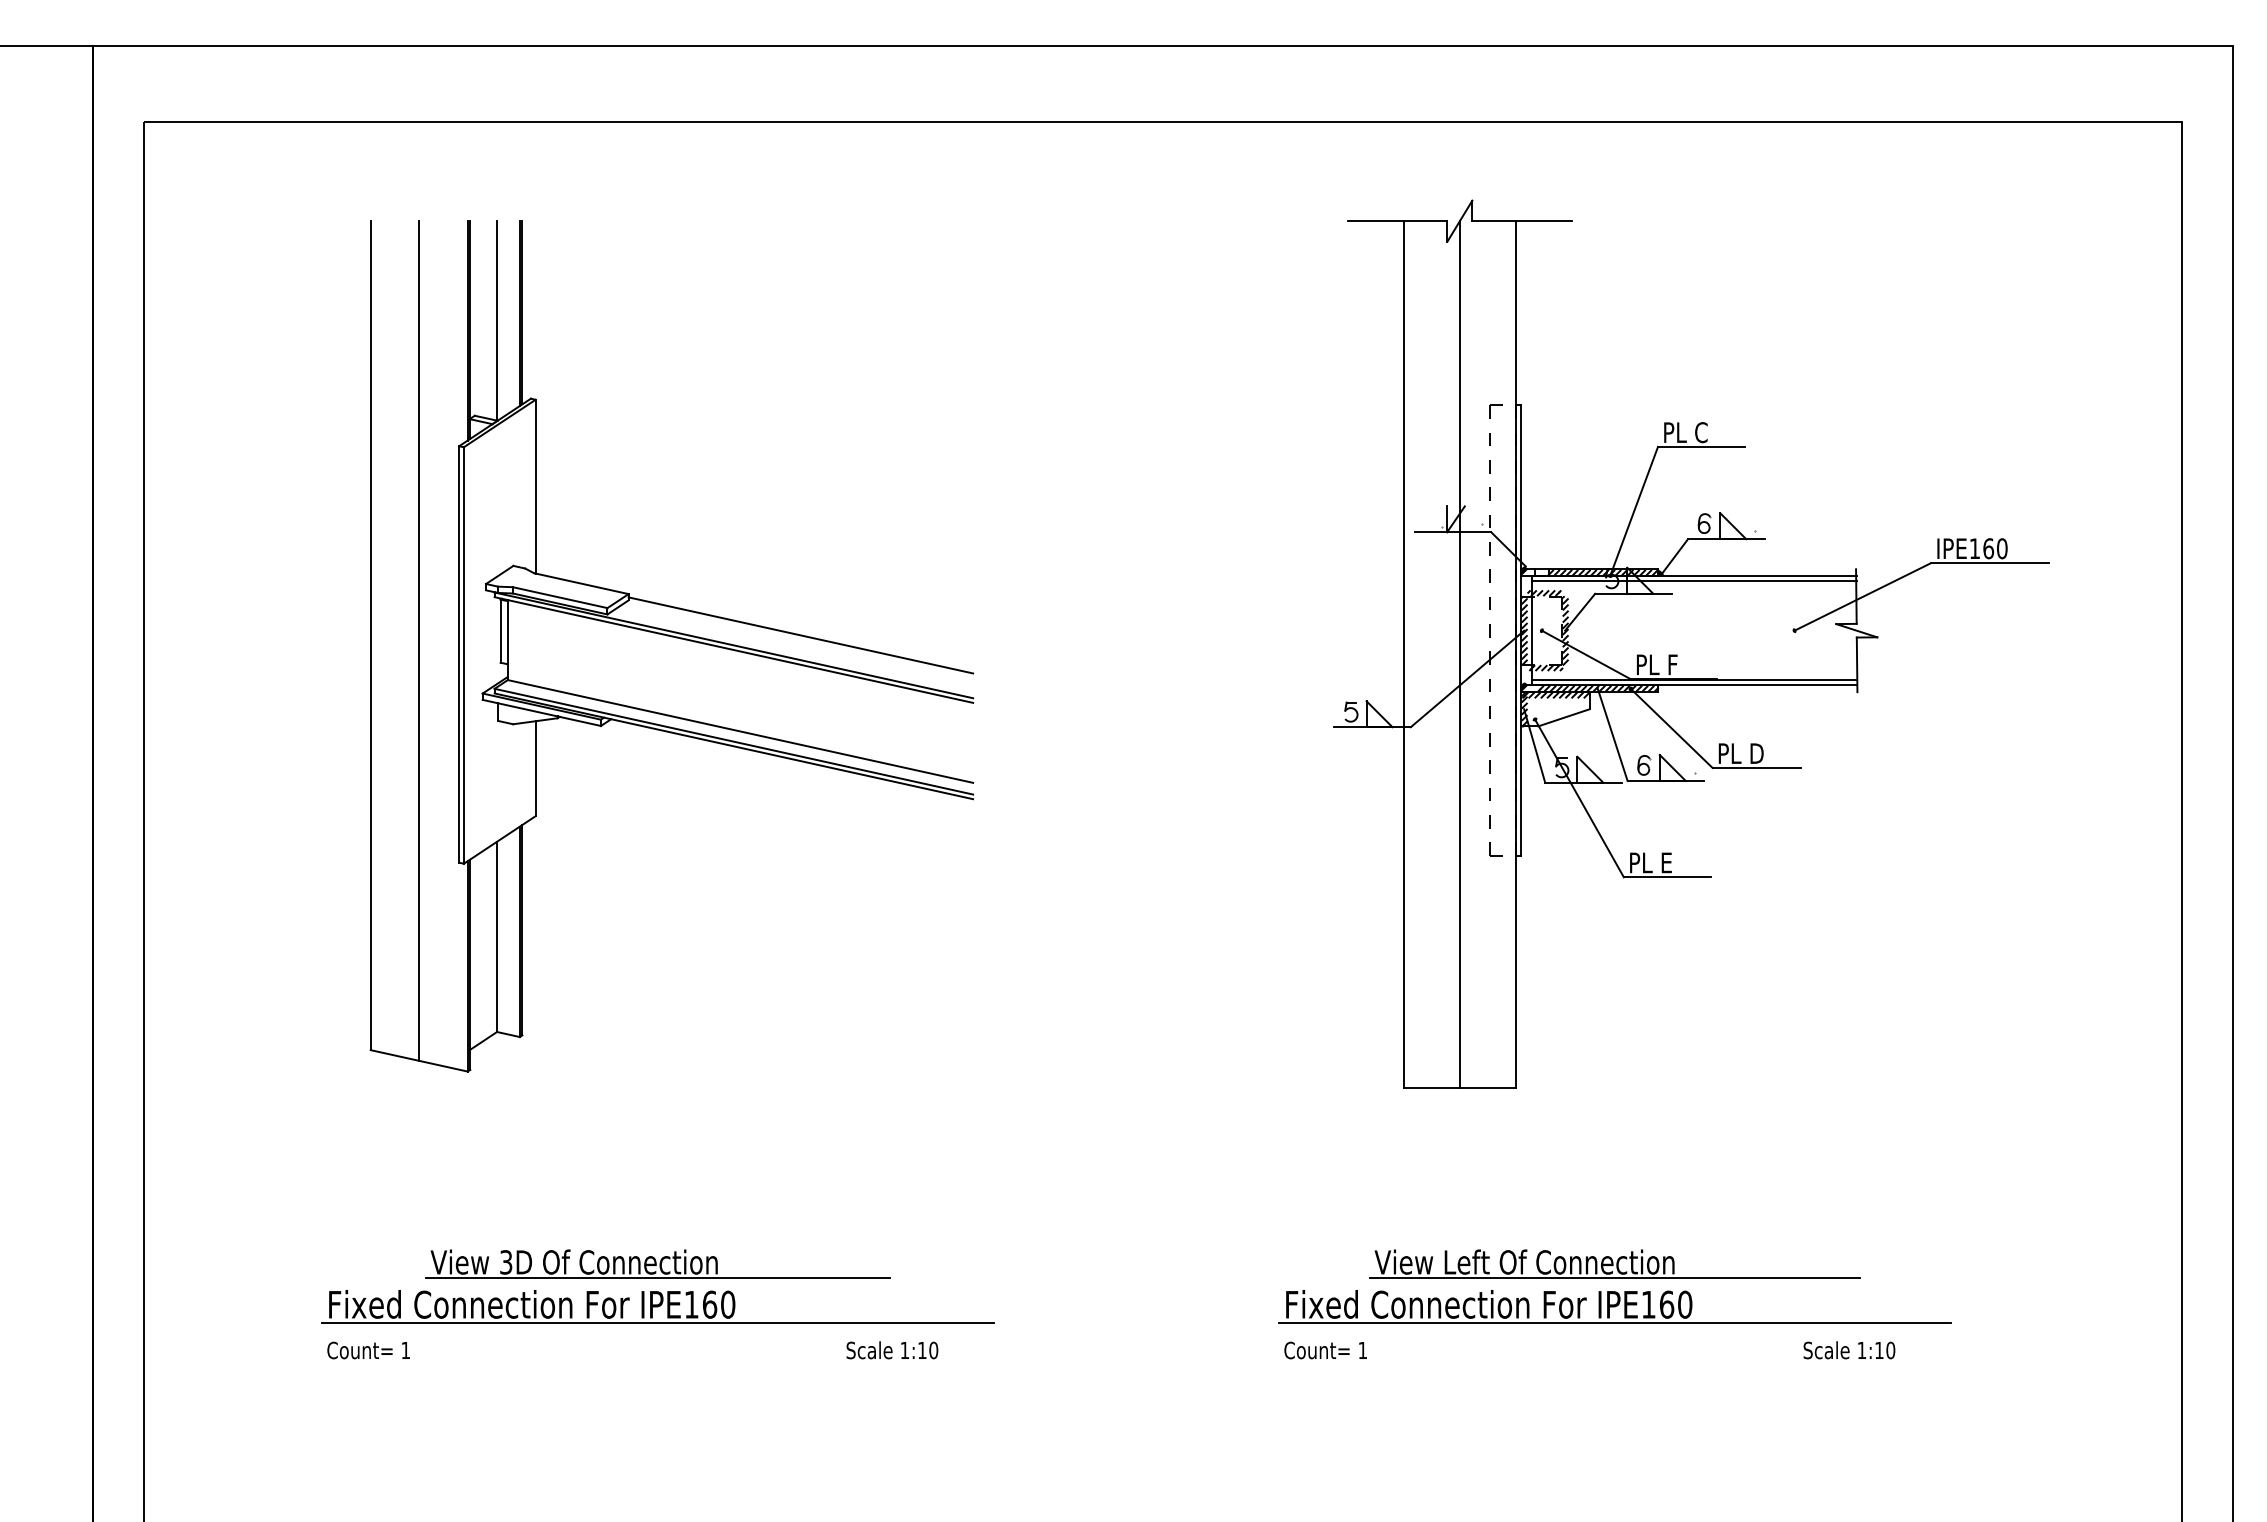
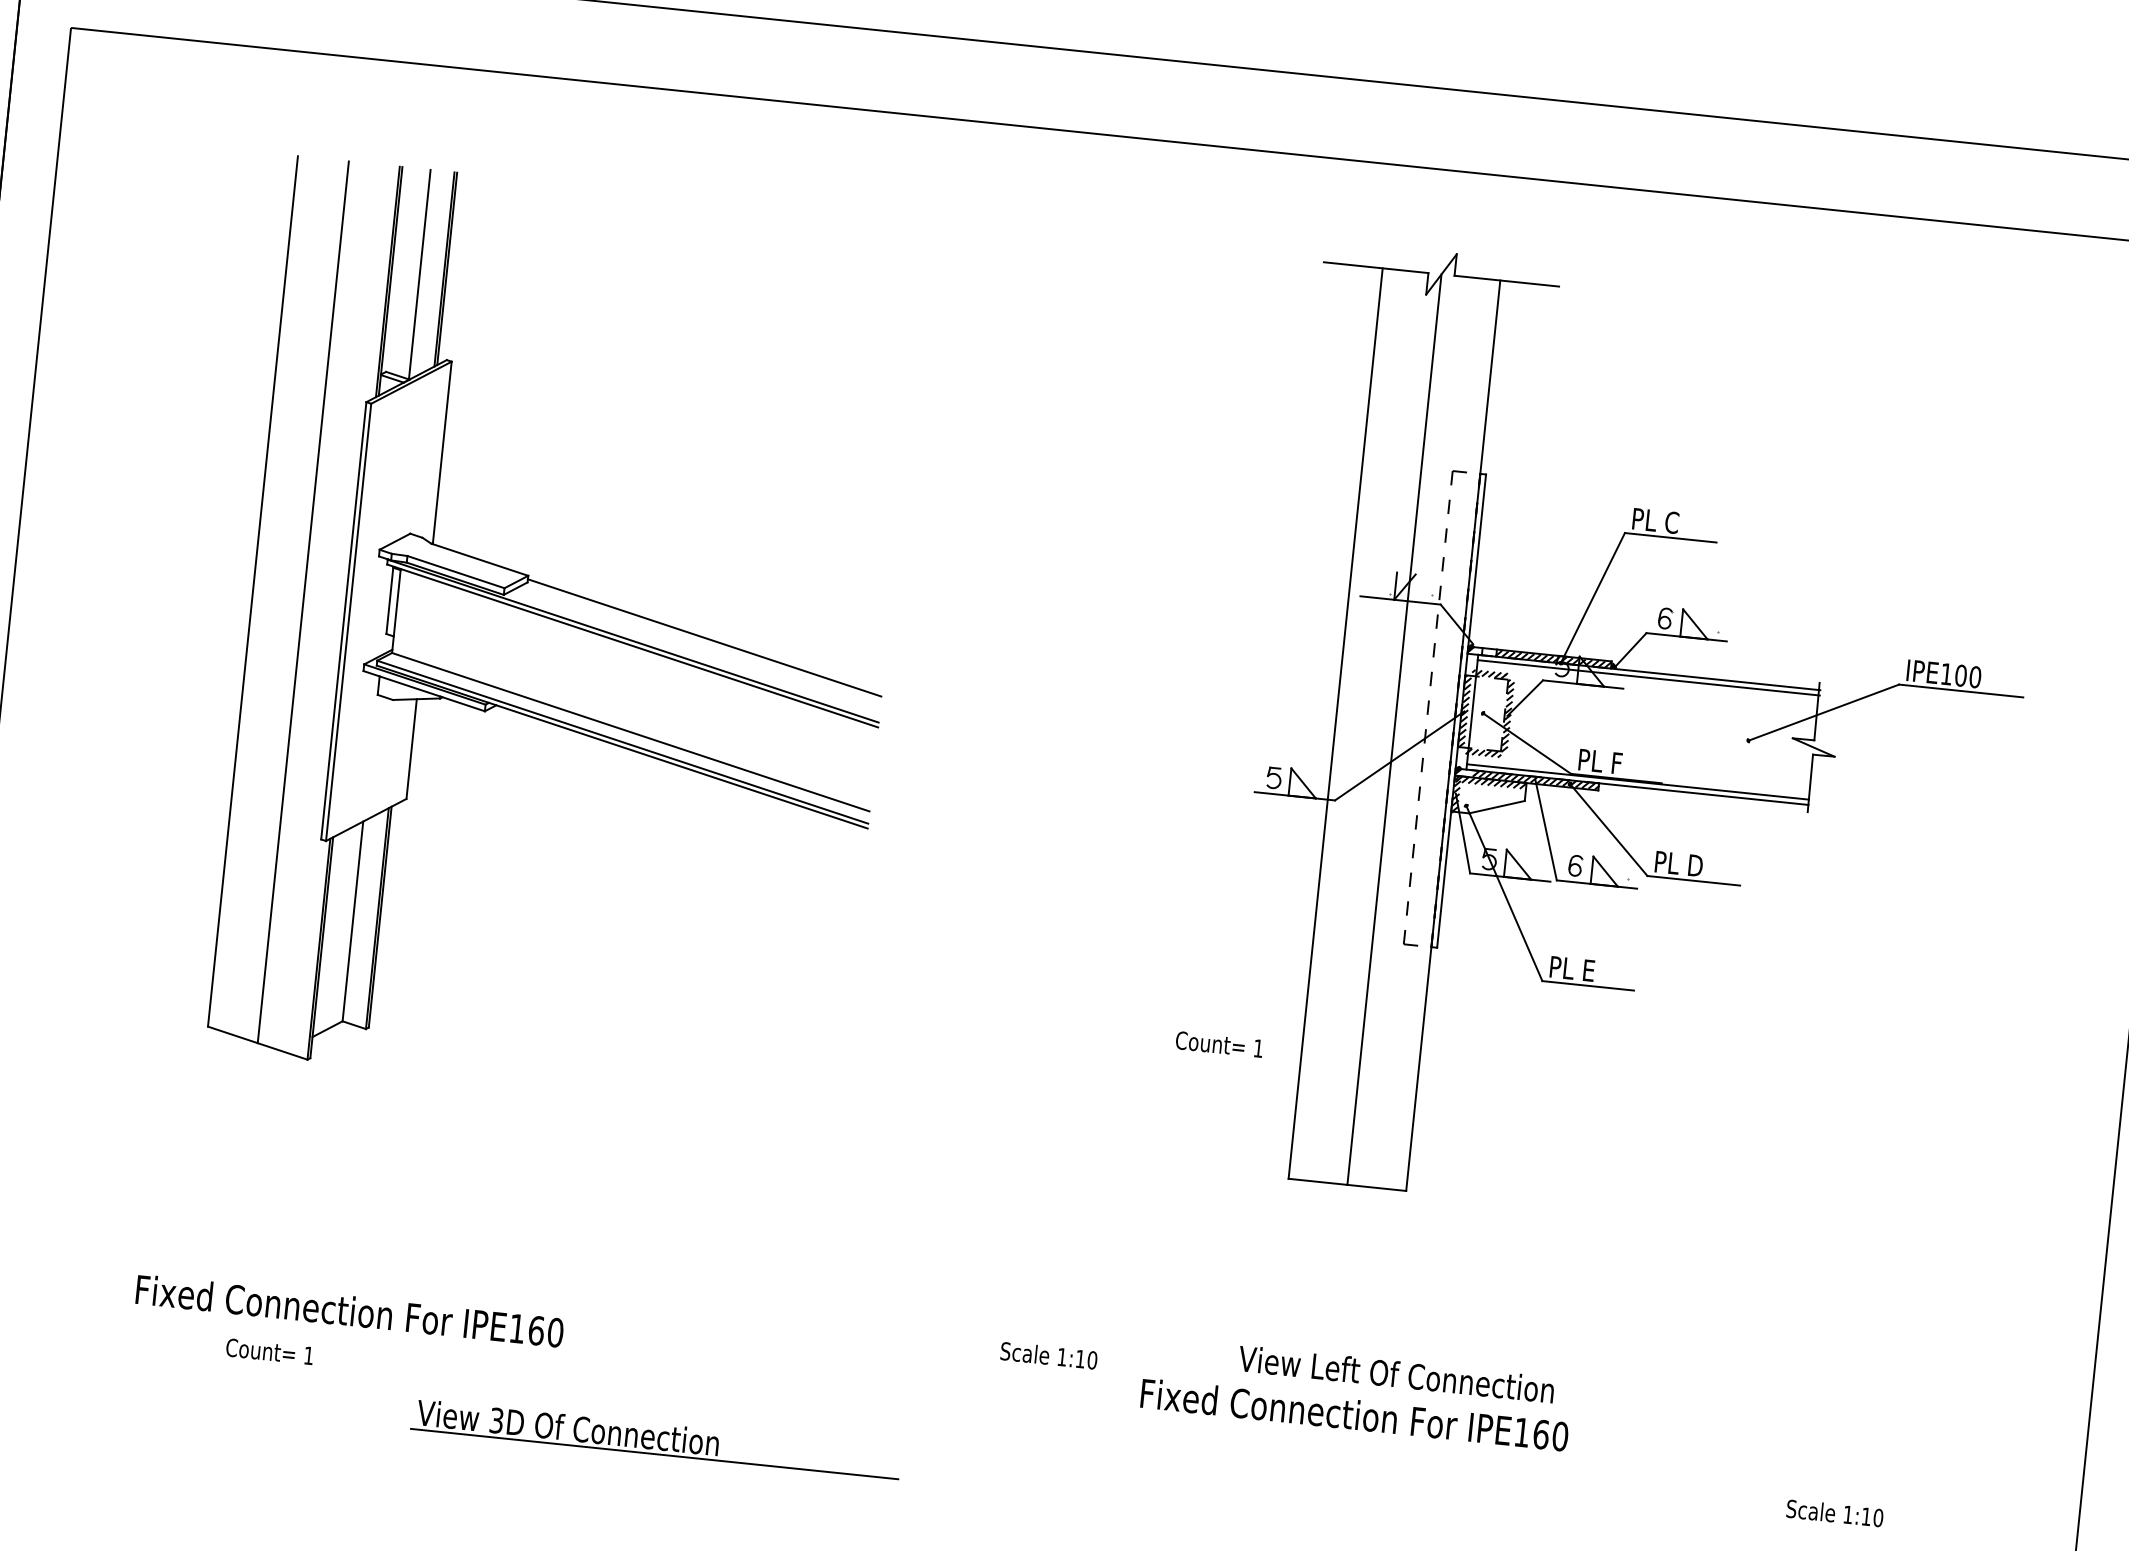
text: (1988, 548) -> (1960, 675), IPE160 -> IPE100
part: (657, 1263) -> (655, 1438), moved
line: (1615, 1278) -> (1490, 1401), removed
line: (658, 1322) -> (480, 1343), removed
line: (1615, 1322) -> (1485, 1447), removed
text: (368, 1350) -> (269, 1351), moved
text: (892, 1350) -> (1049, 1355), moved
text: (1325, 1350) -> (1219, 1044), moved
text: (1849, 1350) -> (1835, 1513), moved

